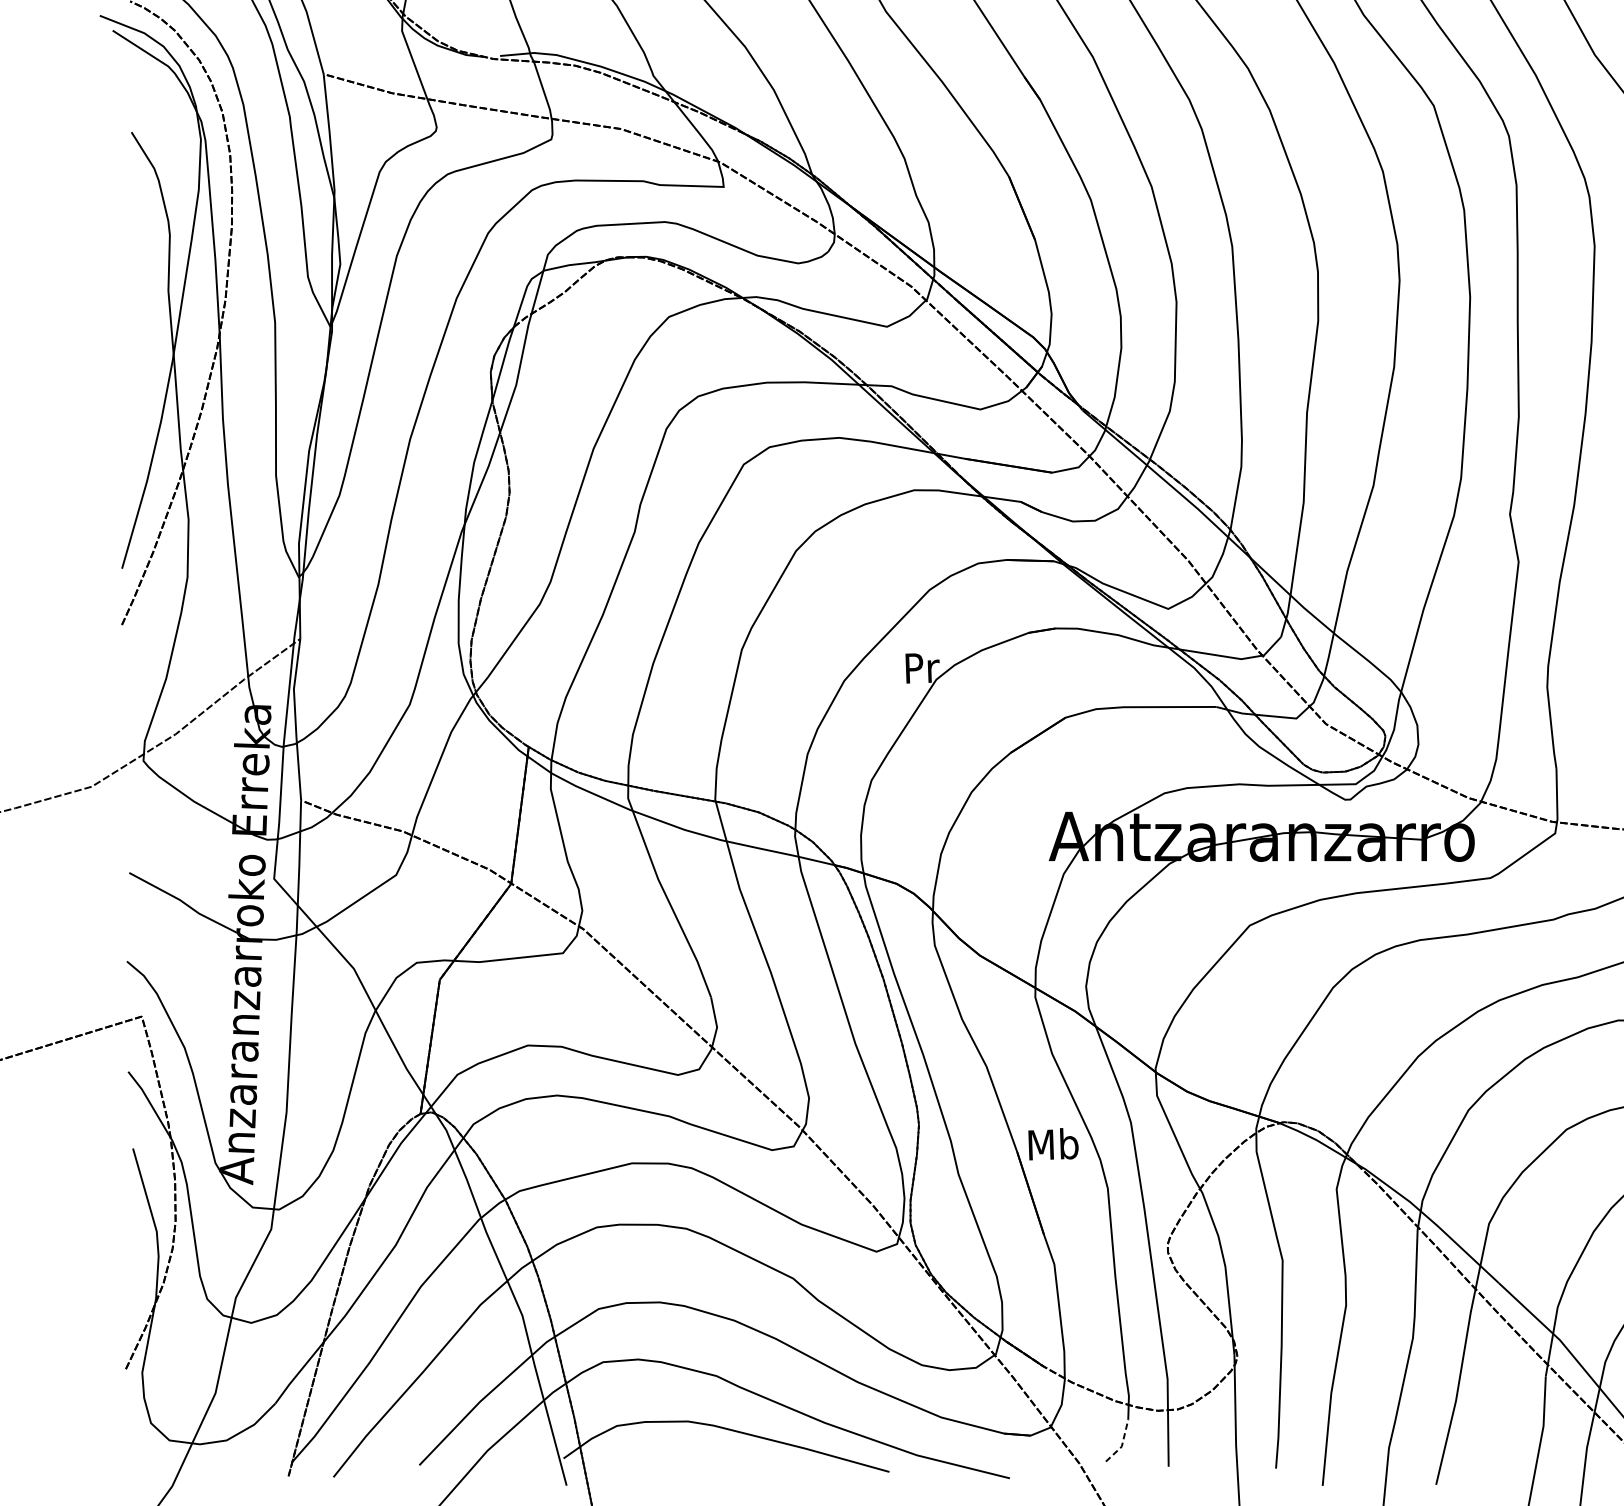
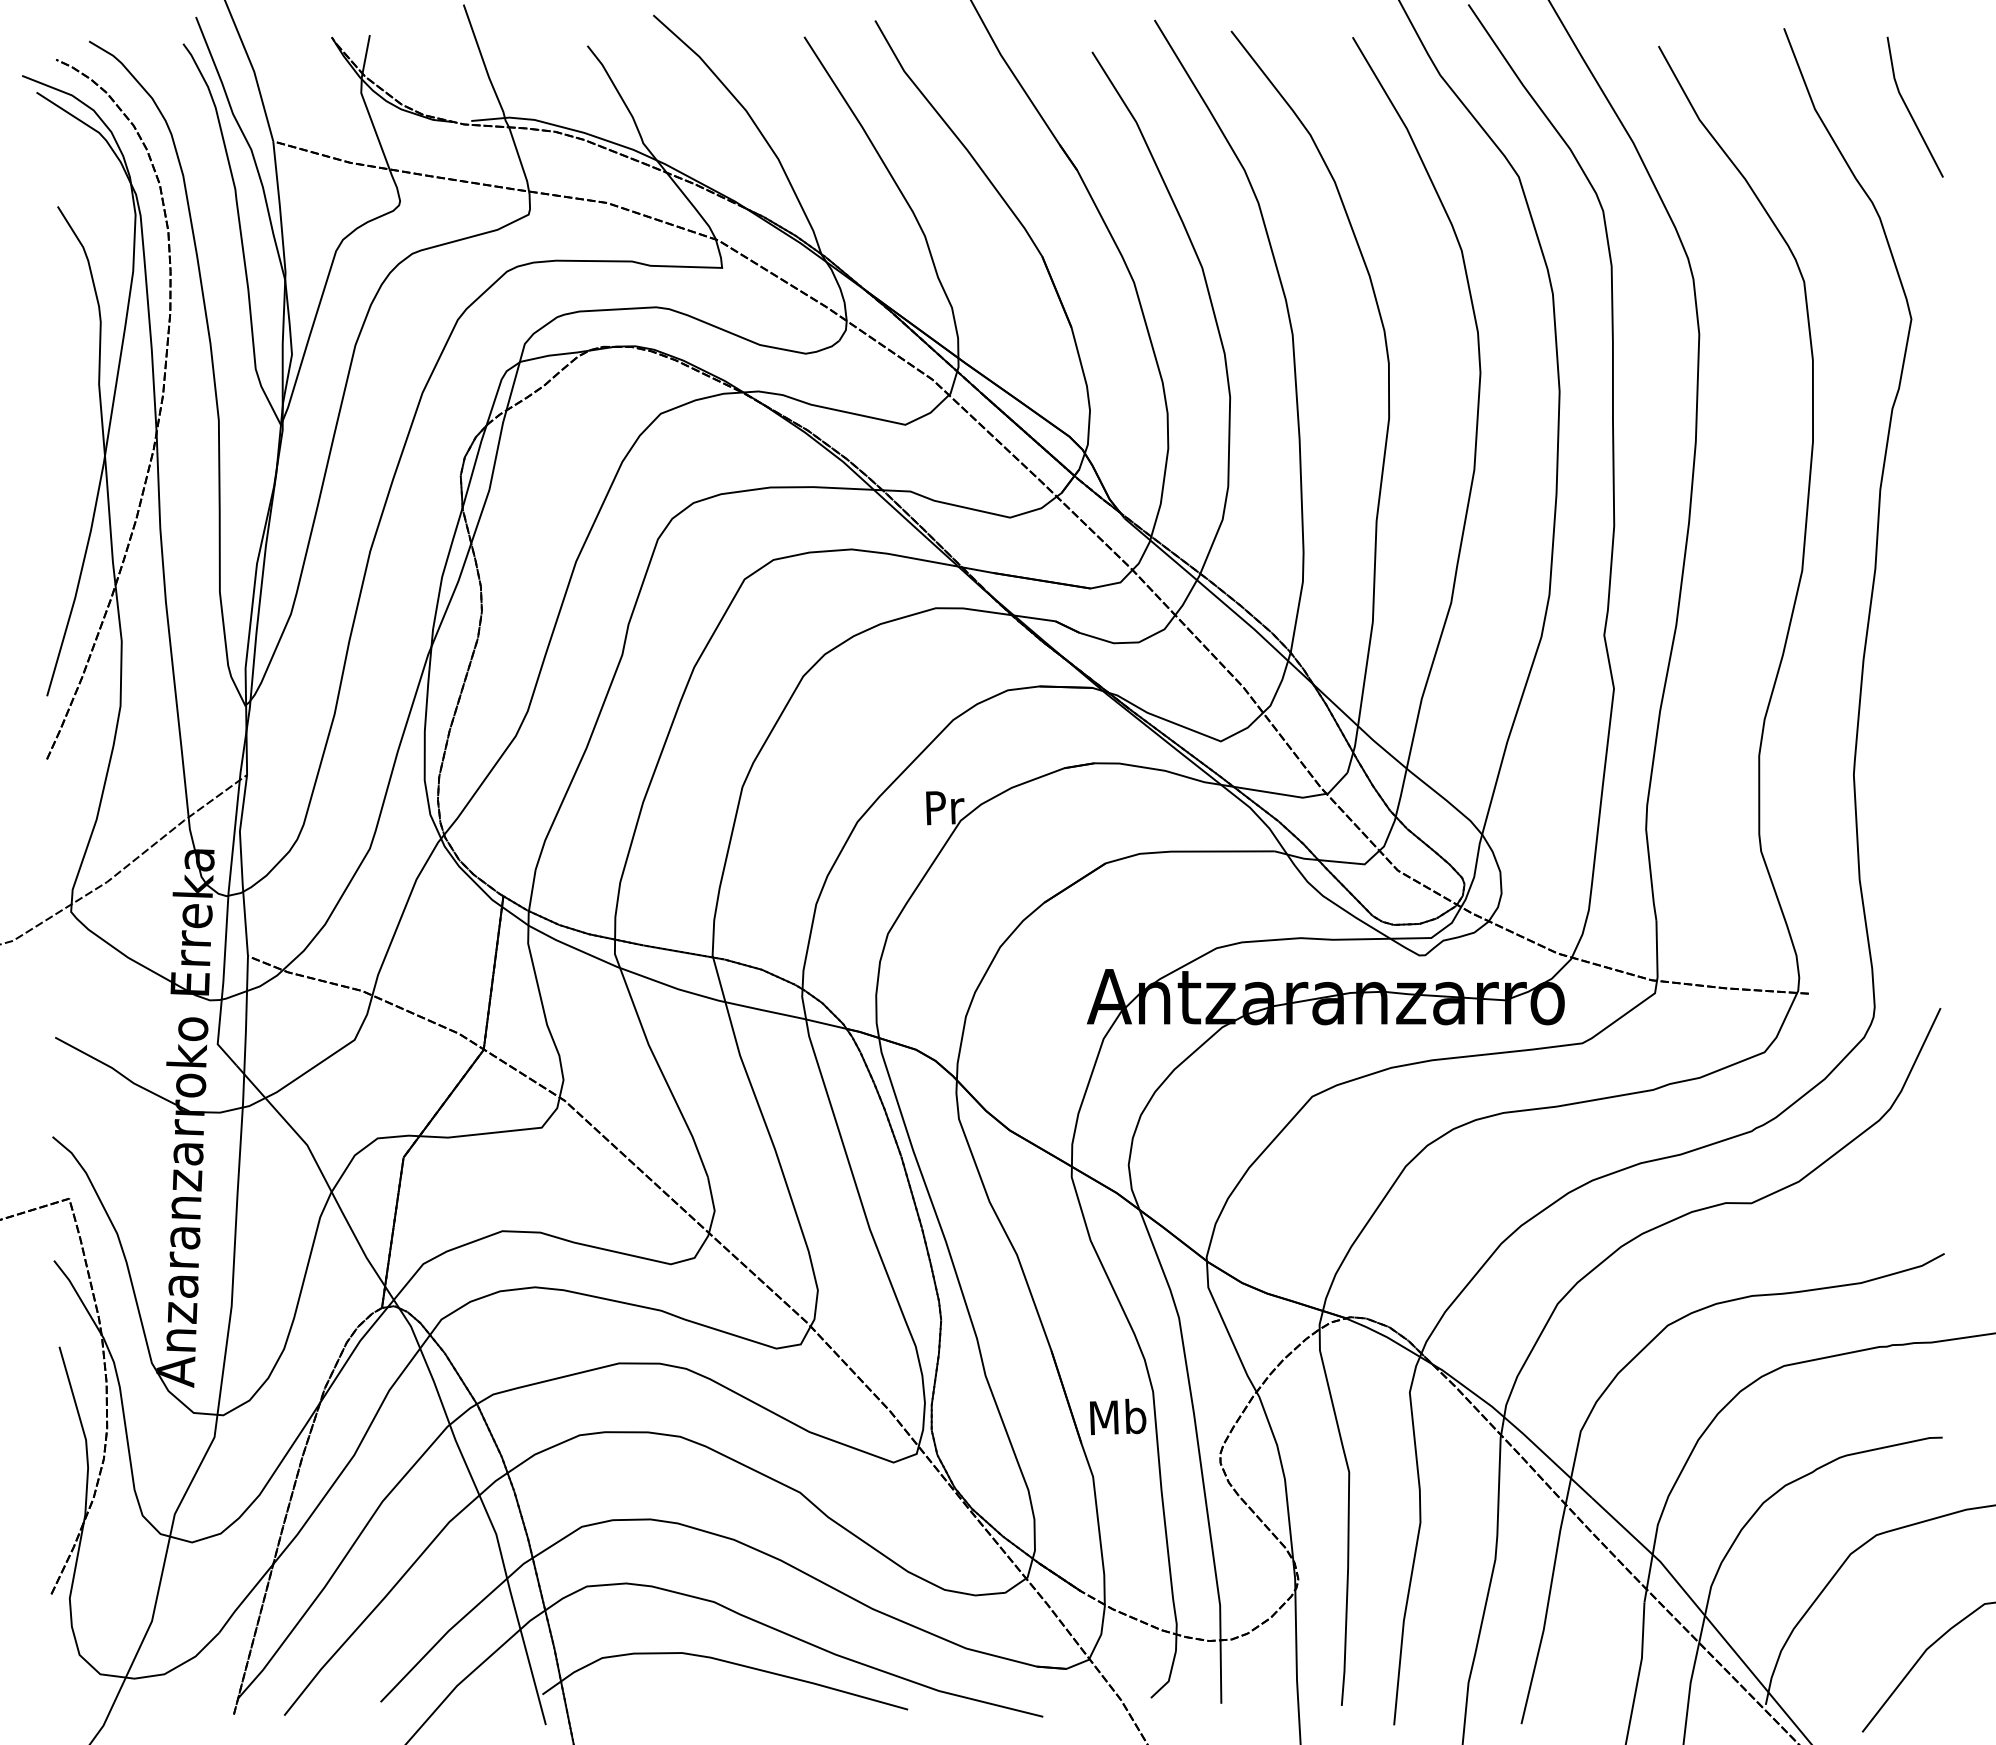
text: (1053, 1143) -> (1118, 1416), moved
line: (1122, 1444) -> (1169, 1678), dashed -> solid

